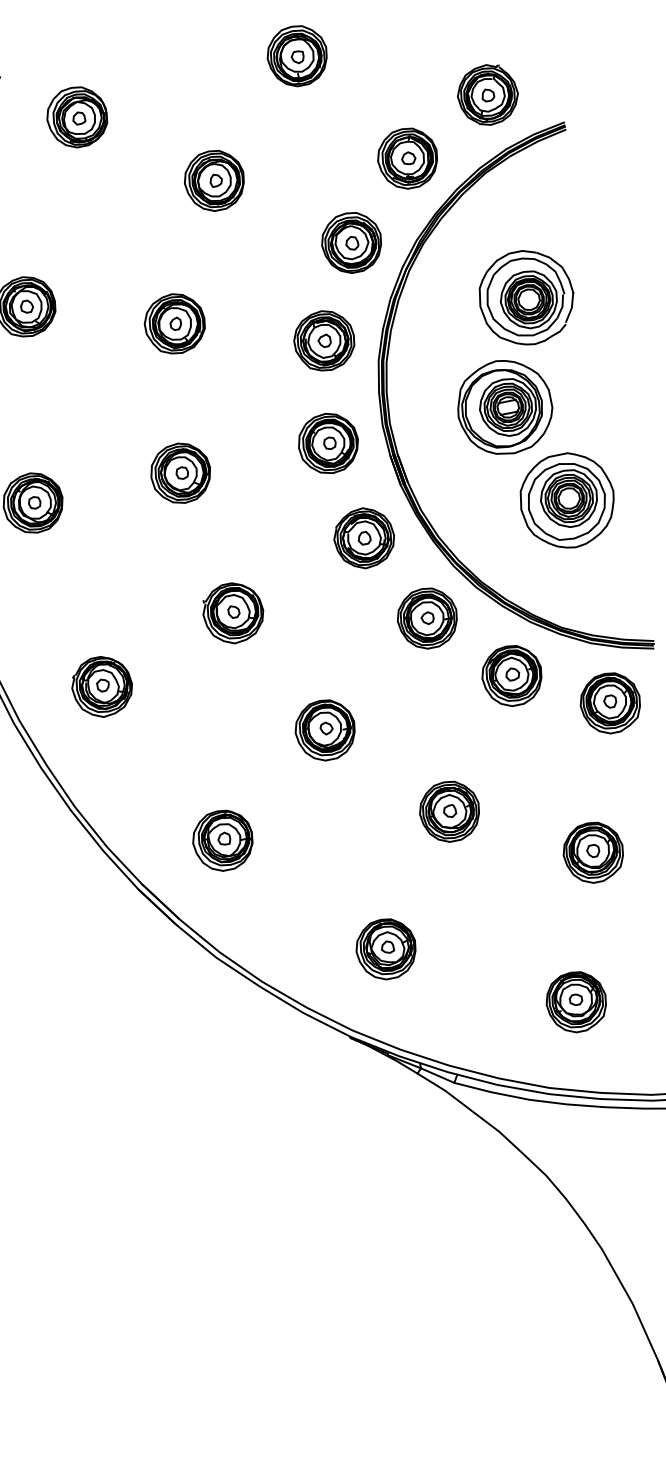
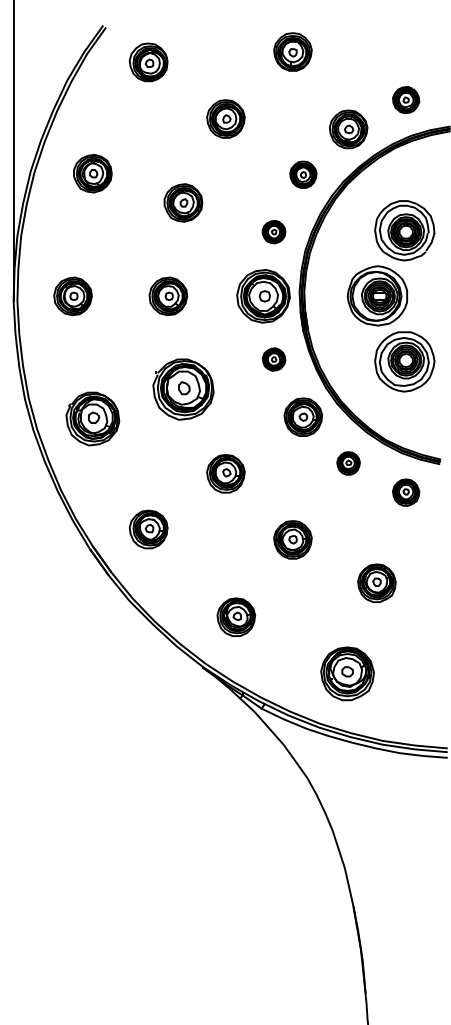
part: (486, 94) -> (405, 99), size x0.7
part: (352, 242) -> (303, 174), size x0.7
part: (323, 340) -> (273, 231), size x0.6
part: (328, 443) -> (263, 296), size x1.4
part: (363, 538) -> (273, 359), size x0.6
part: (233, 612) -> (183, 389), size x1.6
part: (512, 675) -> (348, 463), size x0.6
part: (101, 686) -> (92, 418), size x1.4
part: (609, 703) -> (405, 492), size x0.7
part: (576, 1001) -> (347, 673), size x1.4

